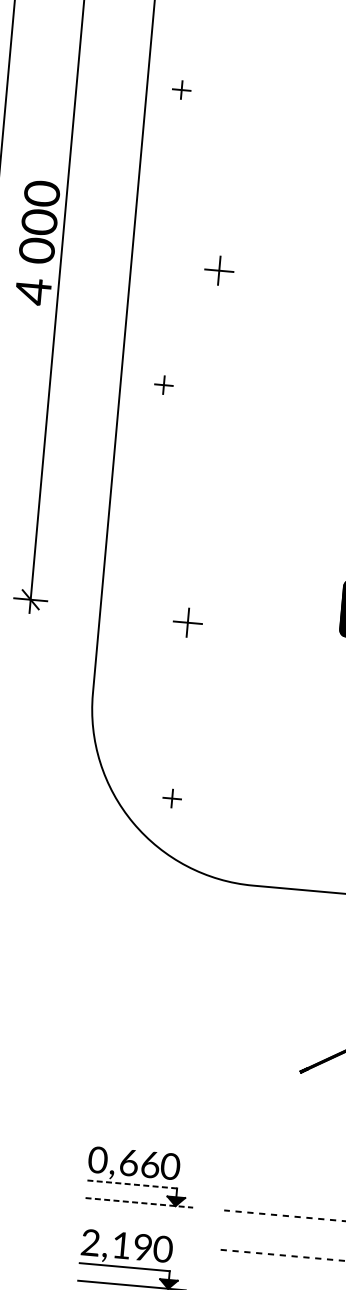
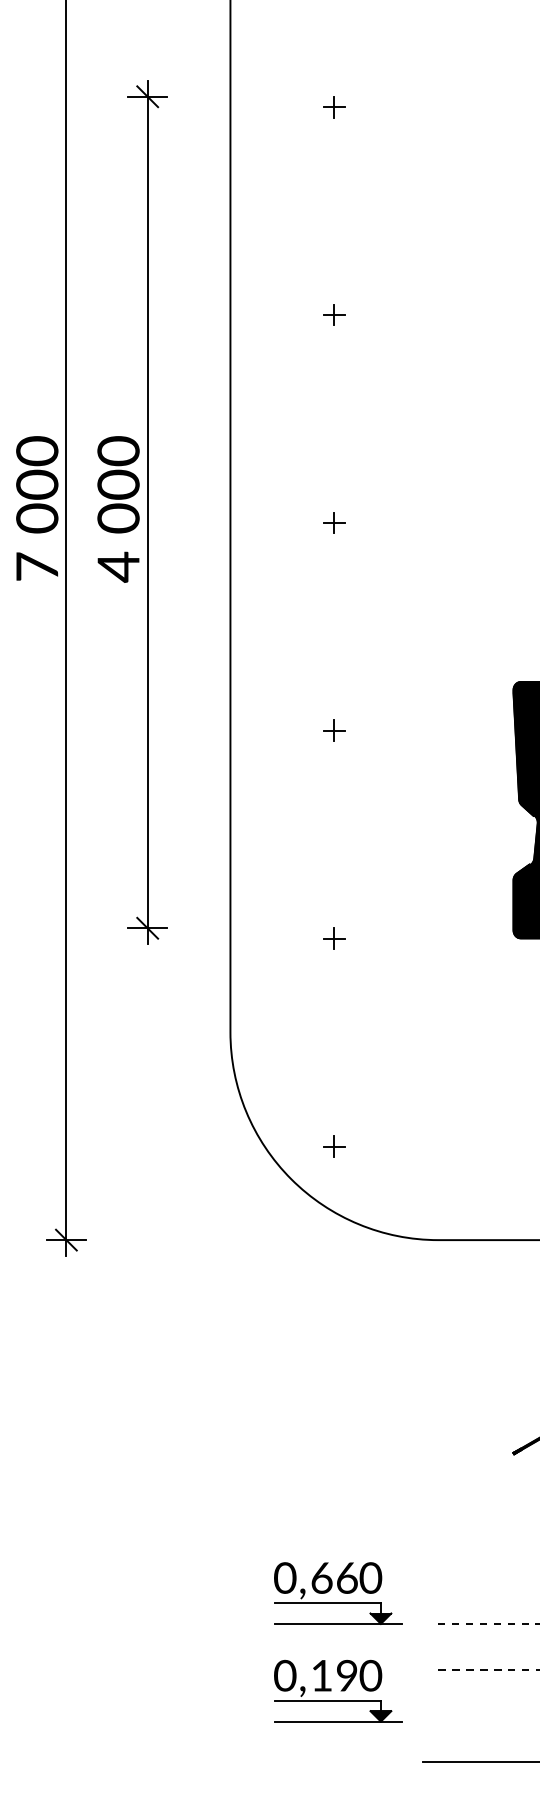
part: (181, 89) -> (334, 314), moved
part: (219, 270) -> (334, 522), size x0.62
part: (164, 384) -> (334, 730), moved
part: (188, 622) -> (334, 938), size x0.62
line: (131, 1184) -> (327, 1603), dashed -> solid
line: (139, 1202) -> (338, 1623), dashed -> solid
text: (90, 1242) -> (285, 1675), 2, -> 0,

